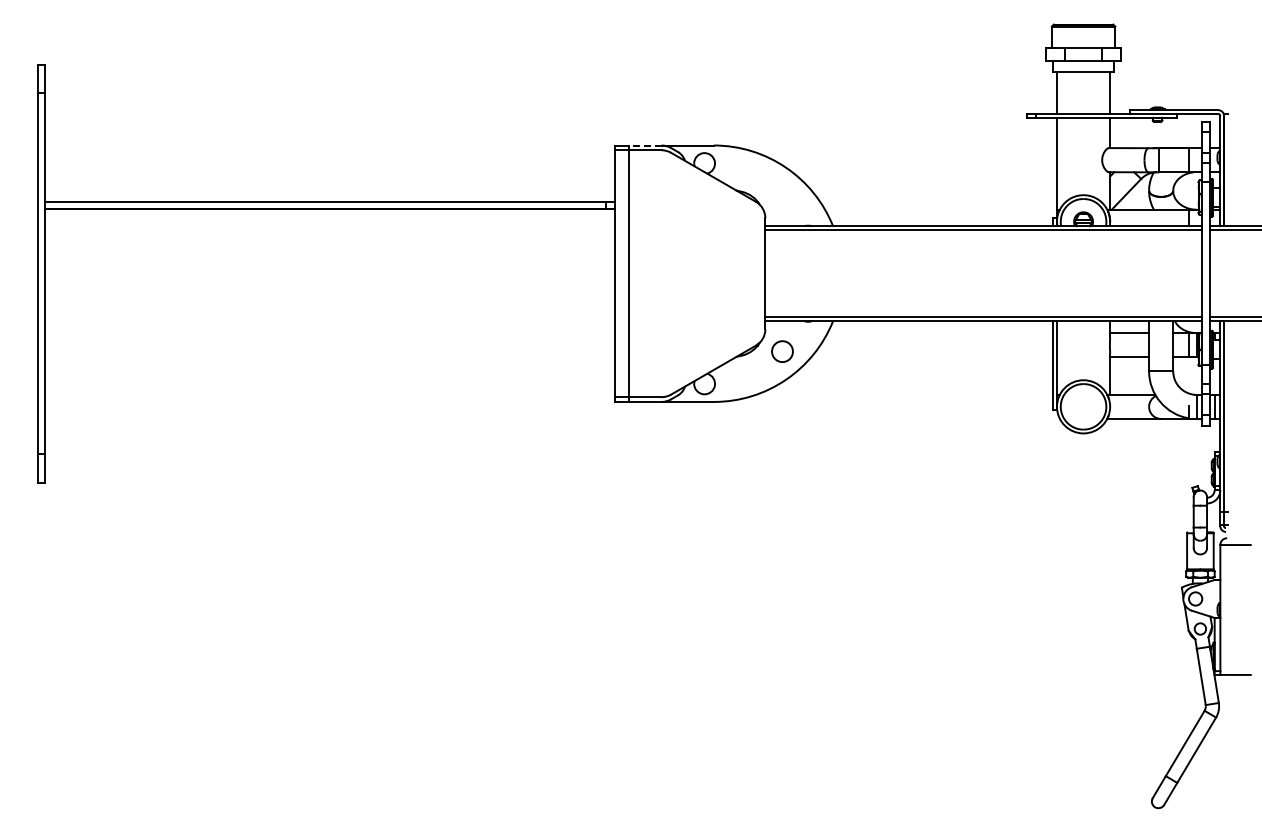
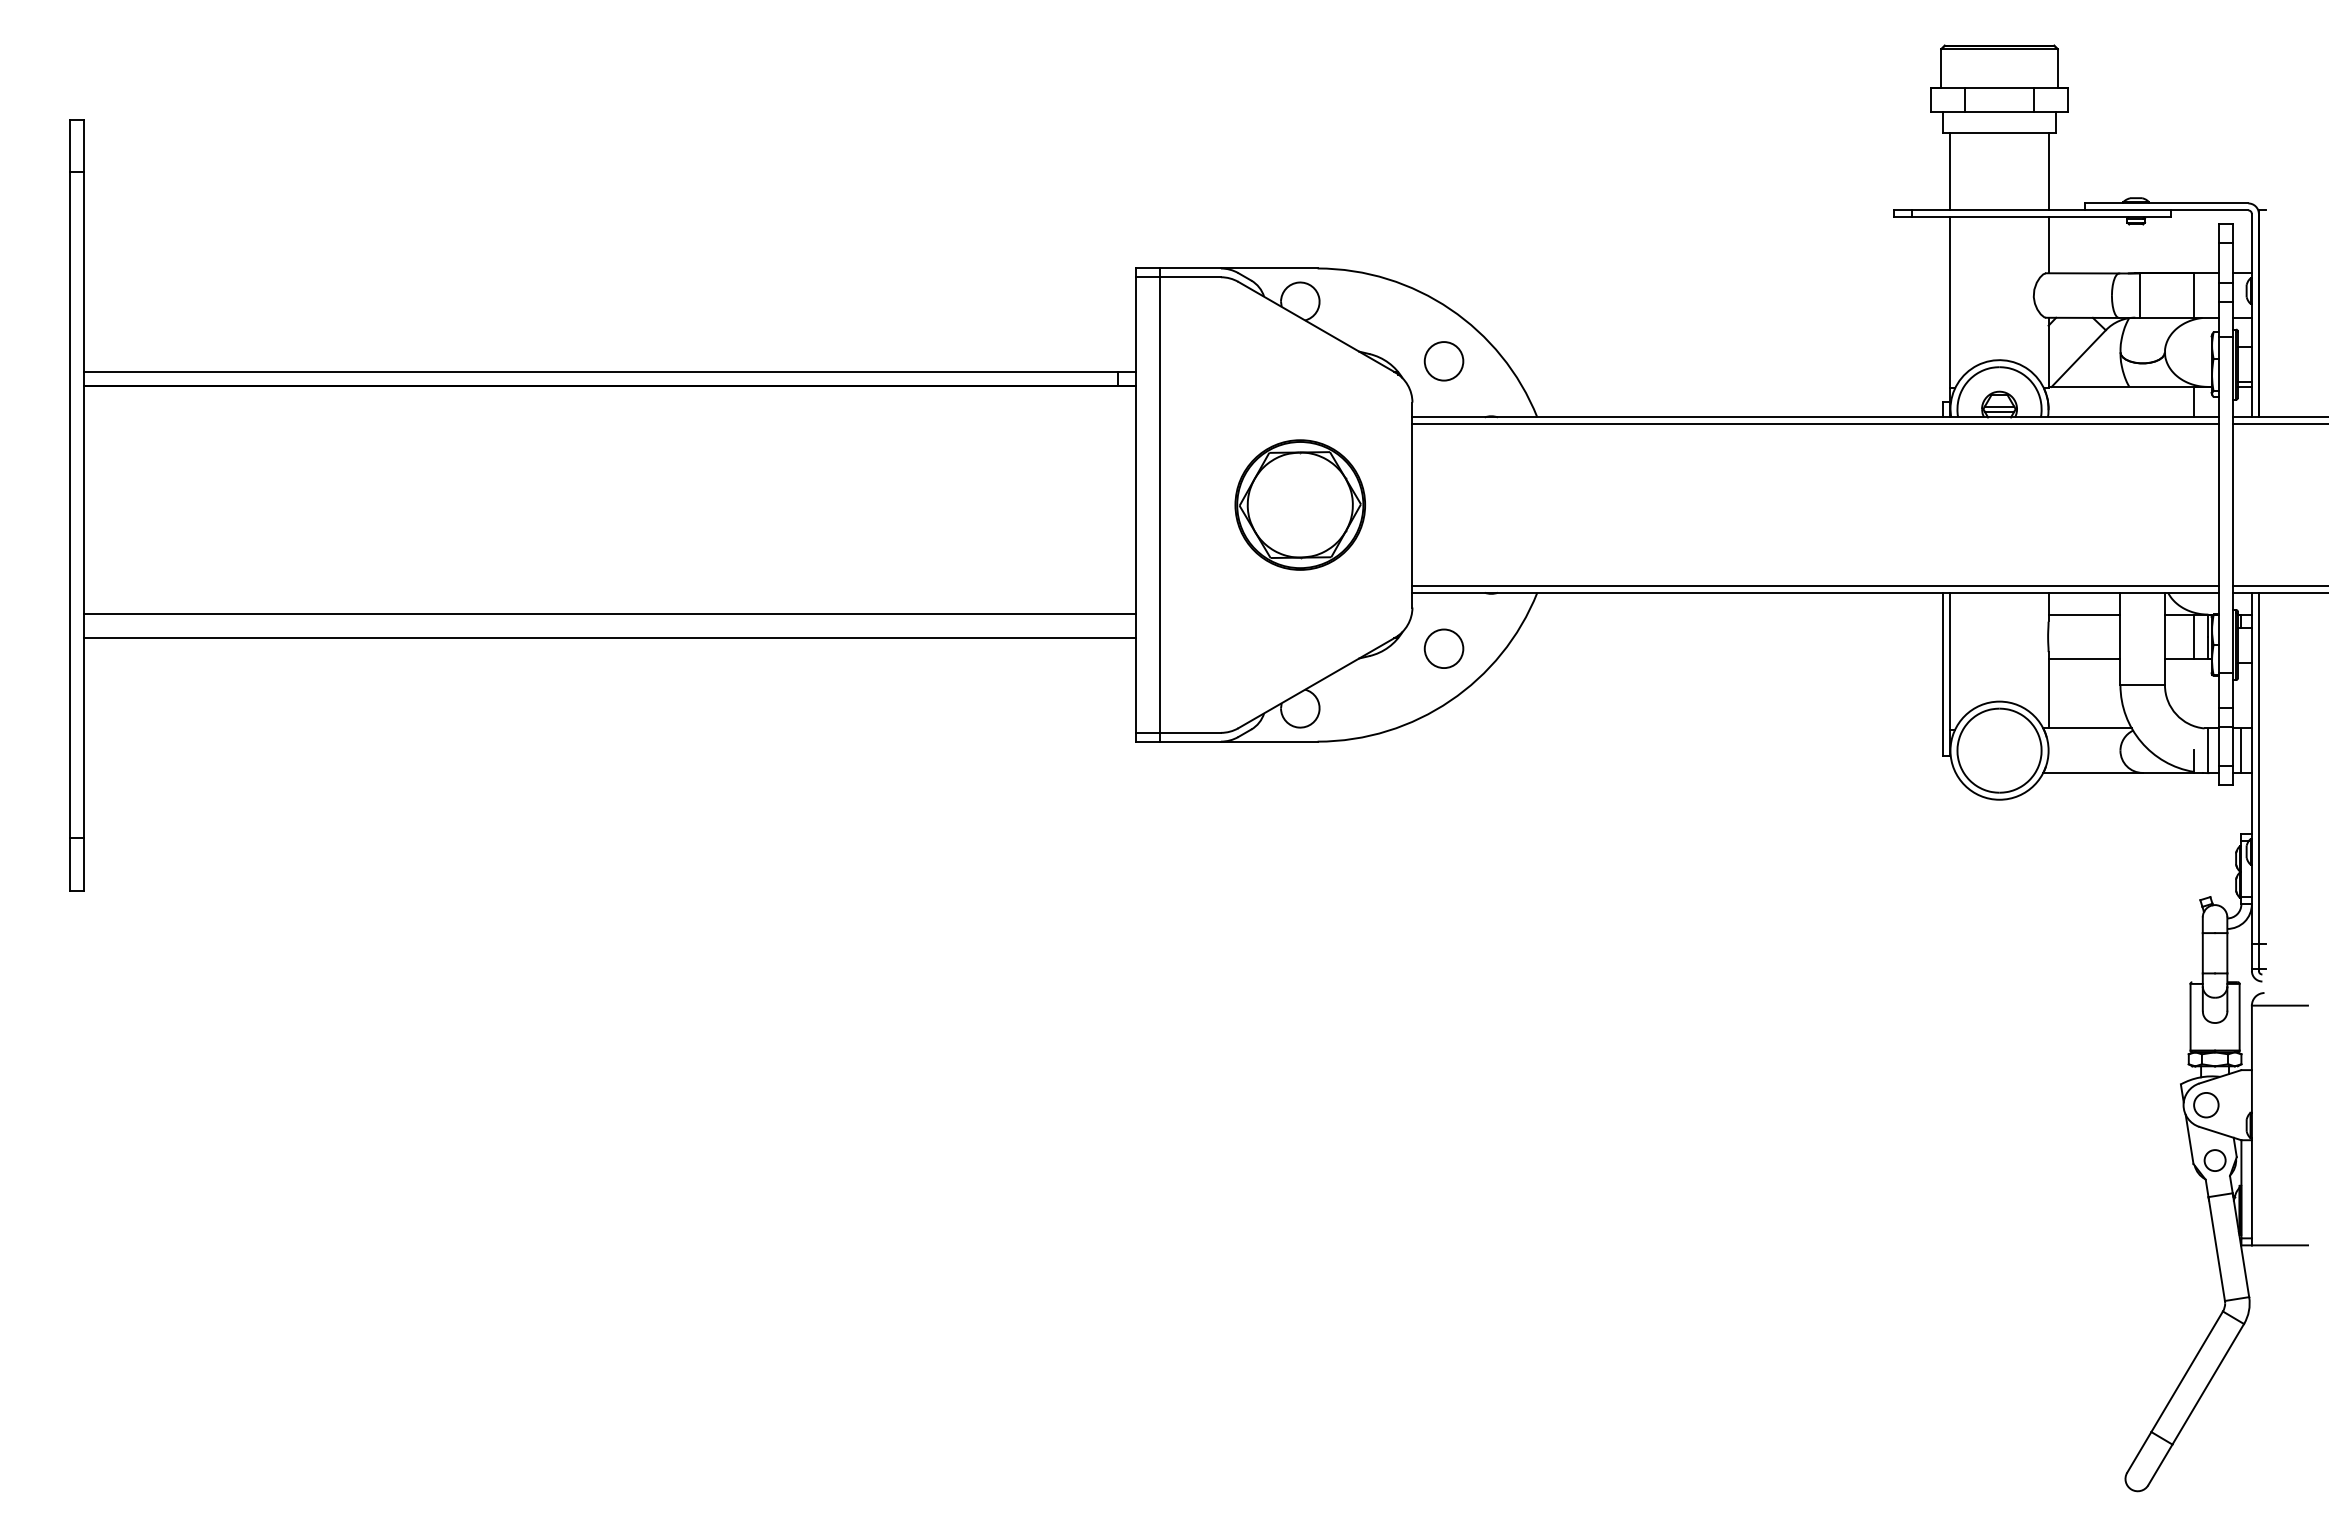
line: (644, 145) -> (1189, 268), dashed -> solid
circle: (782, 195) -> (1444, 360), added
part: (704, 273) -> (1300, 504), added
line: (330, 332) -> (610, 613), added
line: (330, 345) -> (610, 637), added

